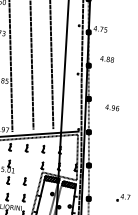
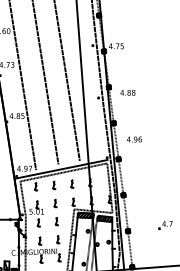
text: (106, 58) -> (127, 92), moved
text: (112, 107) -> (134, 139), moved
part: (26, 164) -> (55, 203), added

